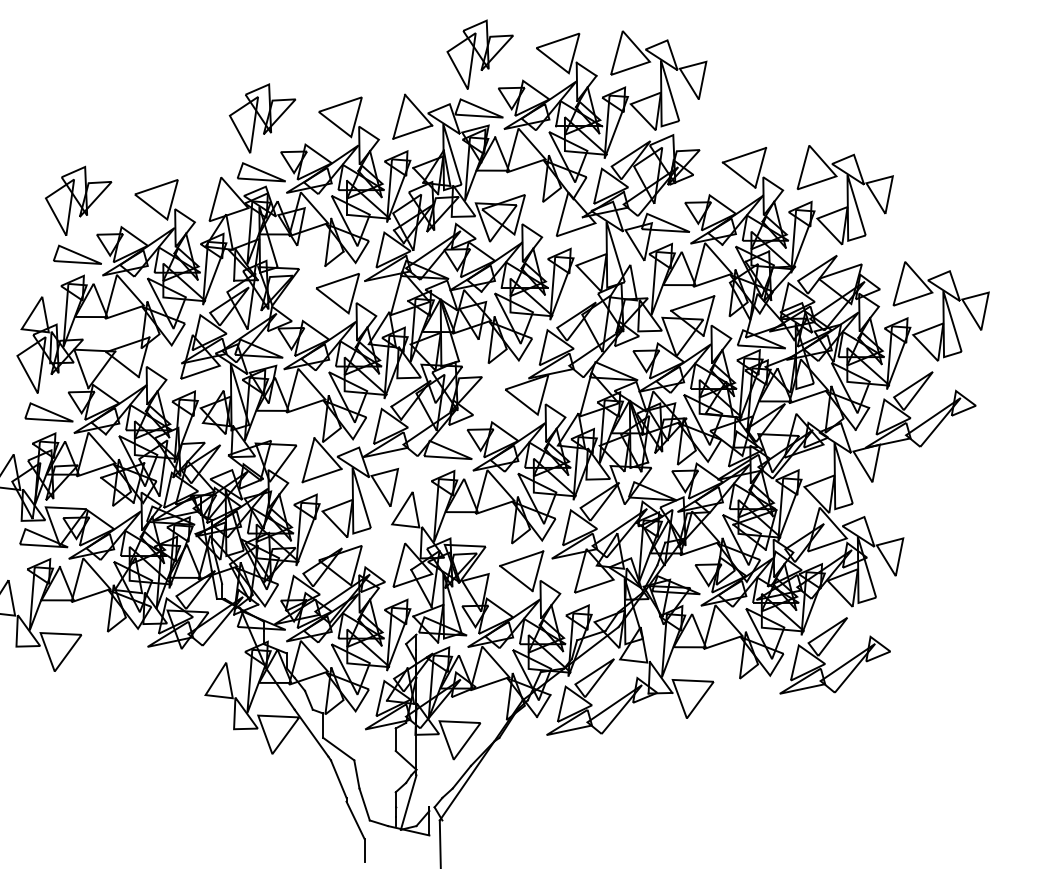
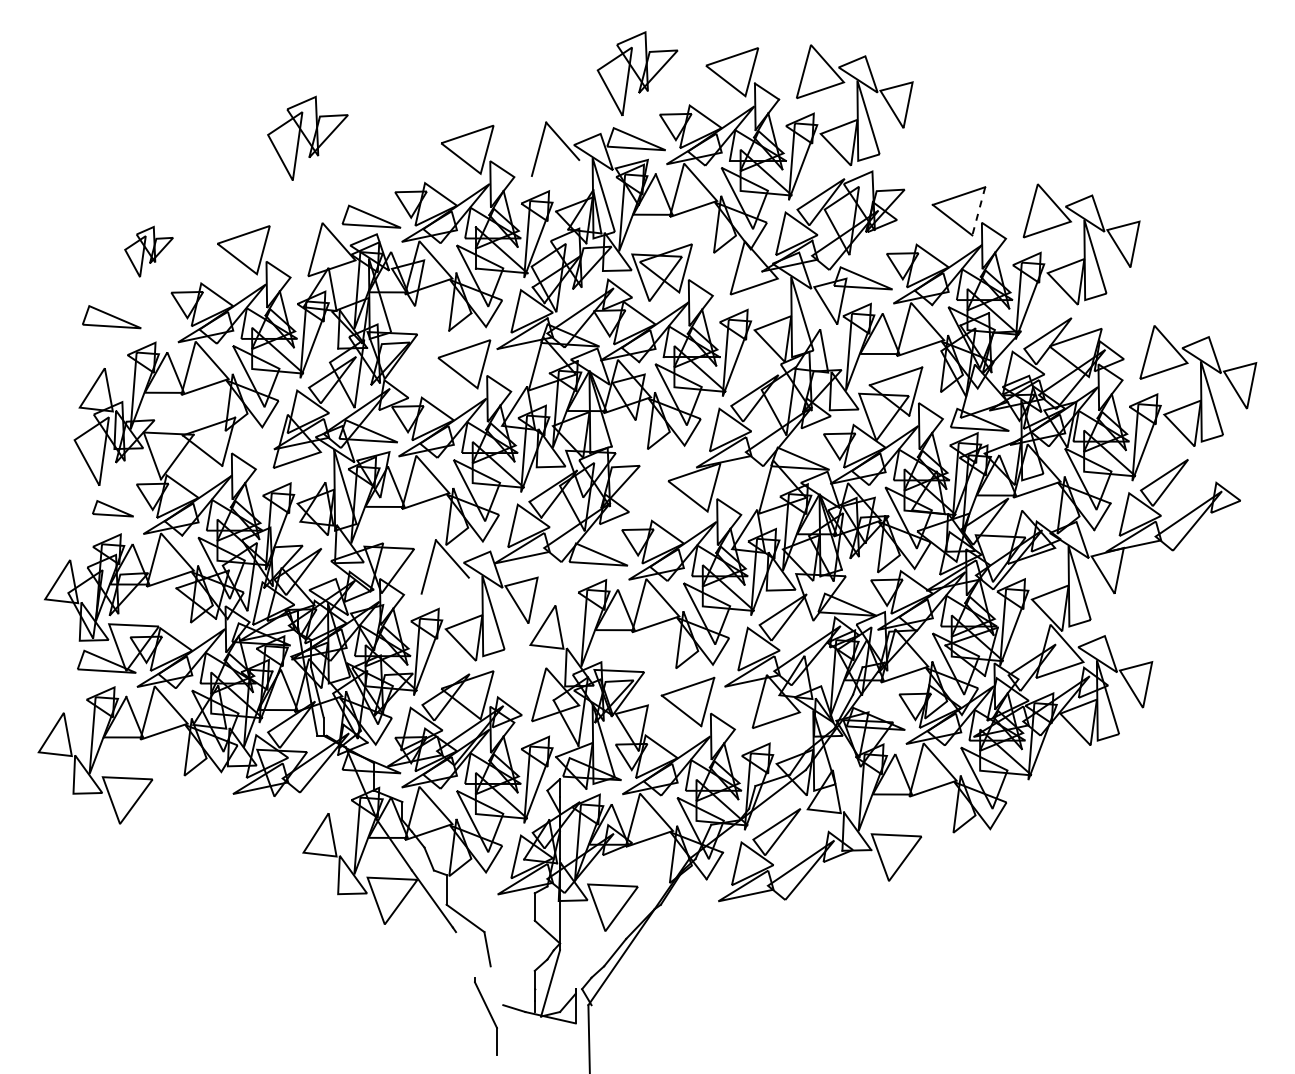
part: (262, 117) -> (307, 137), moved
line: (412, 131) -> (555, 167), removed
line: (760, 167) -> (978, 211), solid -> dashed
part: (78, 200) -> (148, 251), size x0.6
part: (77, 255) -> (111, 317), moved
part: (48, 412) -> (112, 508), size x0.7
line: (321, 475) -> (444, 585), removed
part: (826, 647) -> (1058, 794), removed
line: (338, 778) -> (465, 954), removed
line: (364, 804) -> (496, 985), removed

